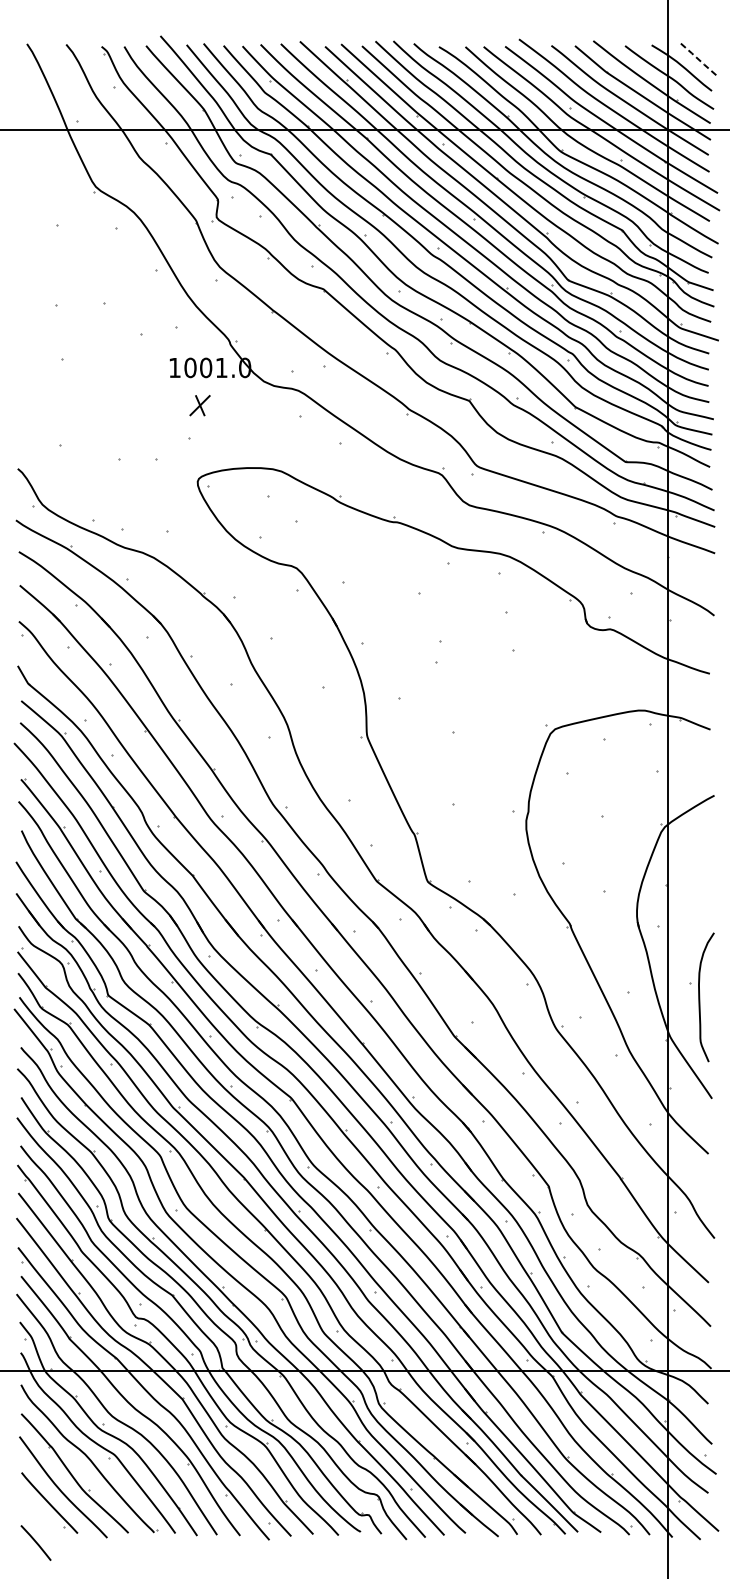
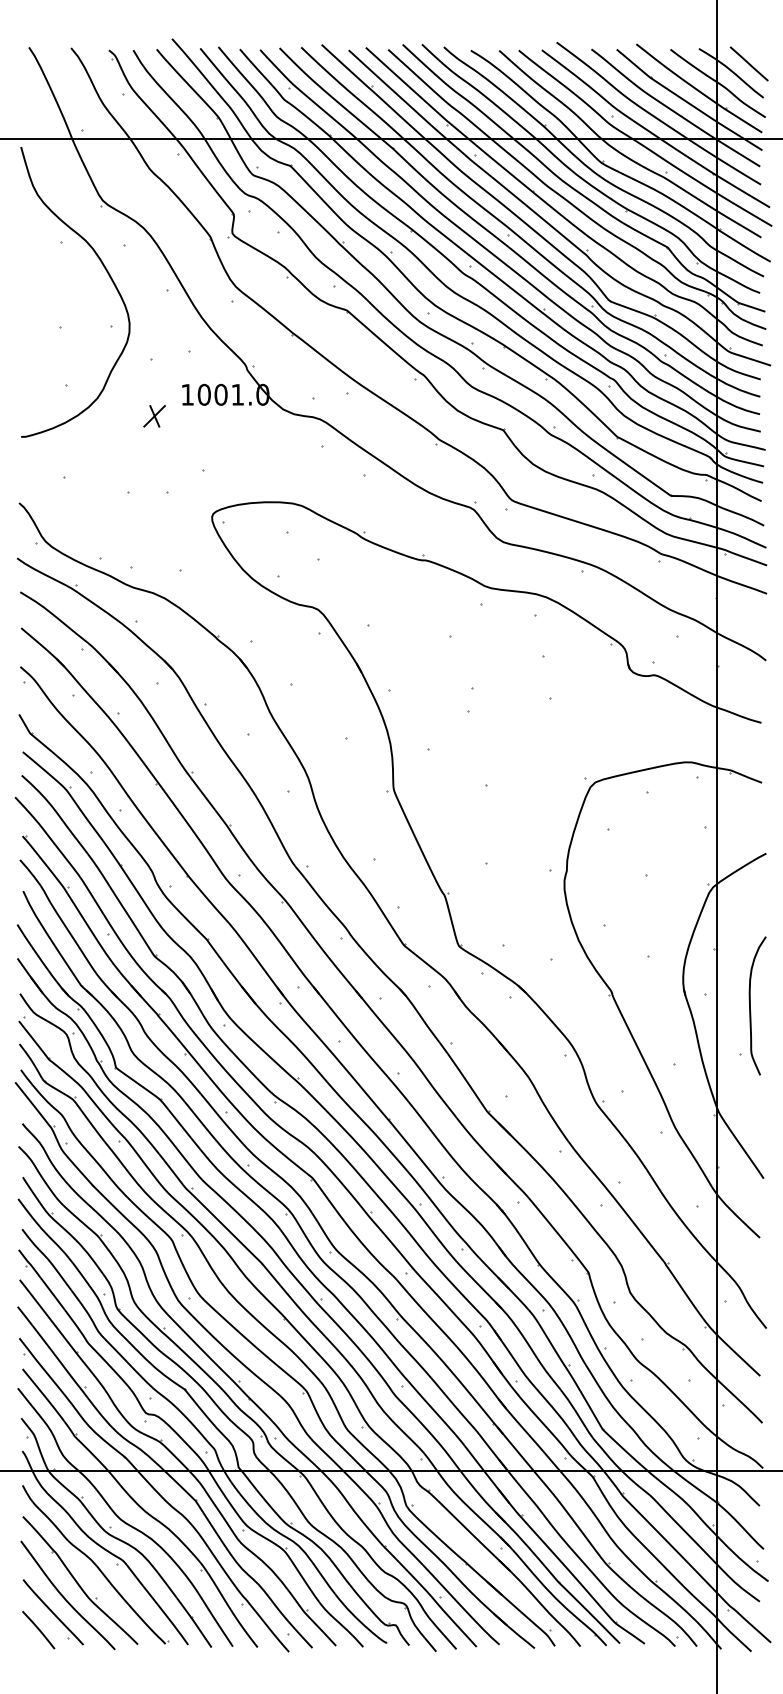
line: (698, 59) -> (749, 64), dashed -> solid
curve: (101, 256) -> (108, 275), added
part: (199, 405) -> (154, 416), moved
curve: (699, 996) -> (750, 1005), moved
line: (35, 1543) -> (38, 1630), moved

